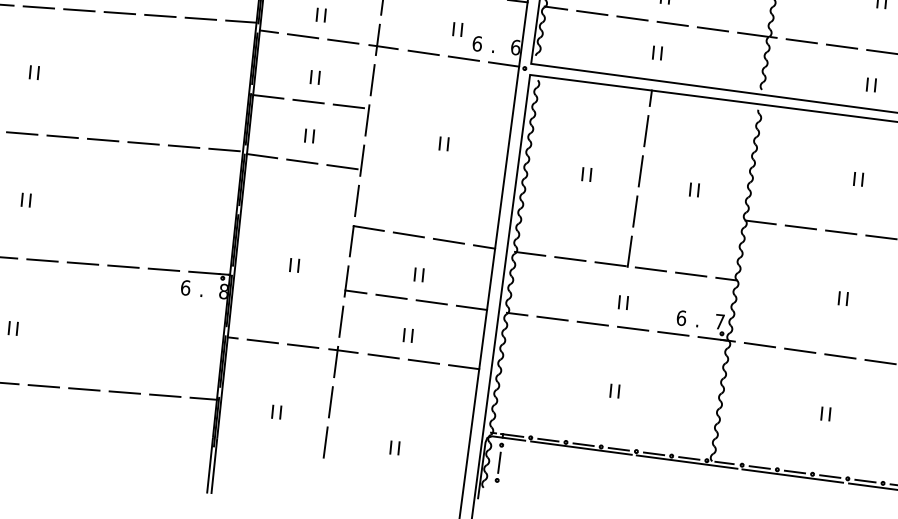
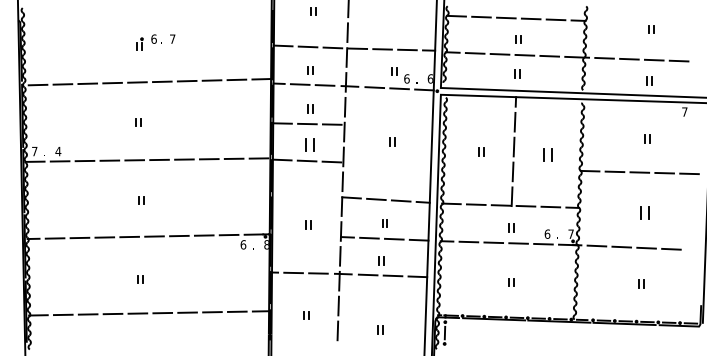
part: (310, 135) -> (310, 144), size x1.6
part: (693, 190) -> (547, 155), size x1.6
part: (842, 298) -> (644, 212), size x1.6

